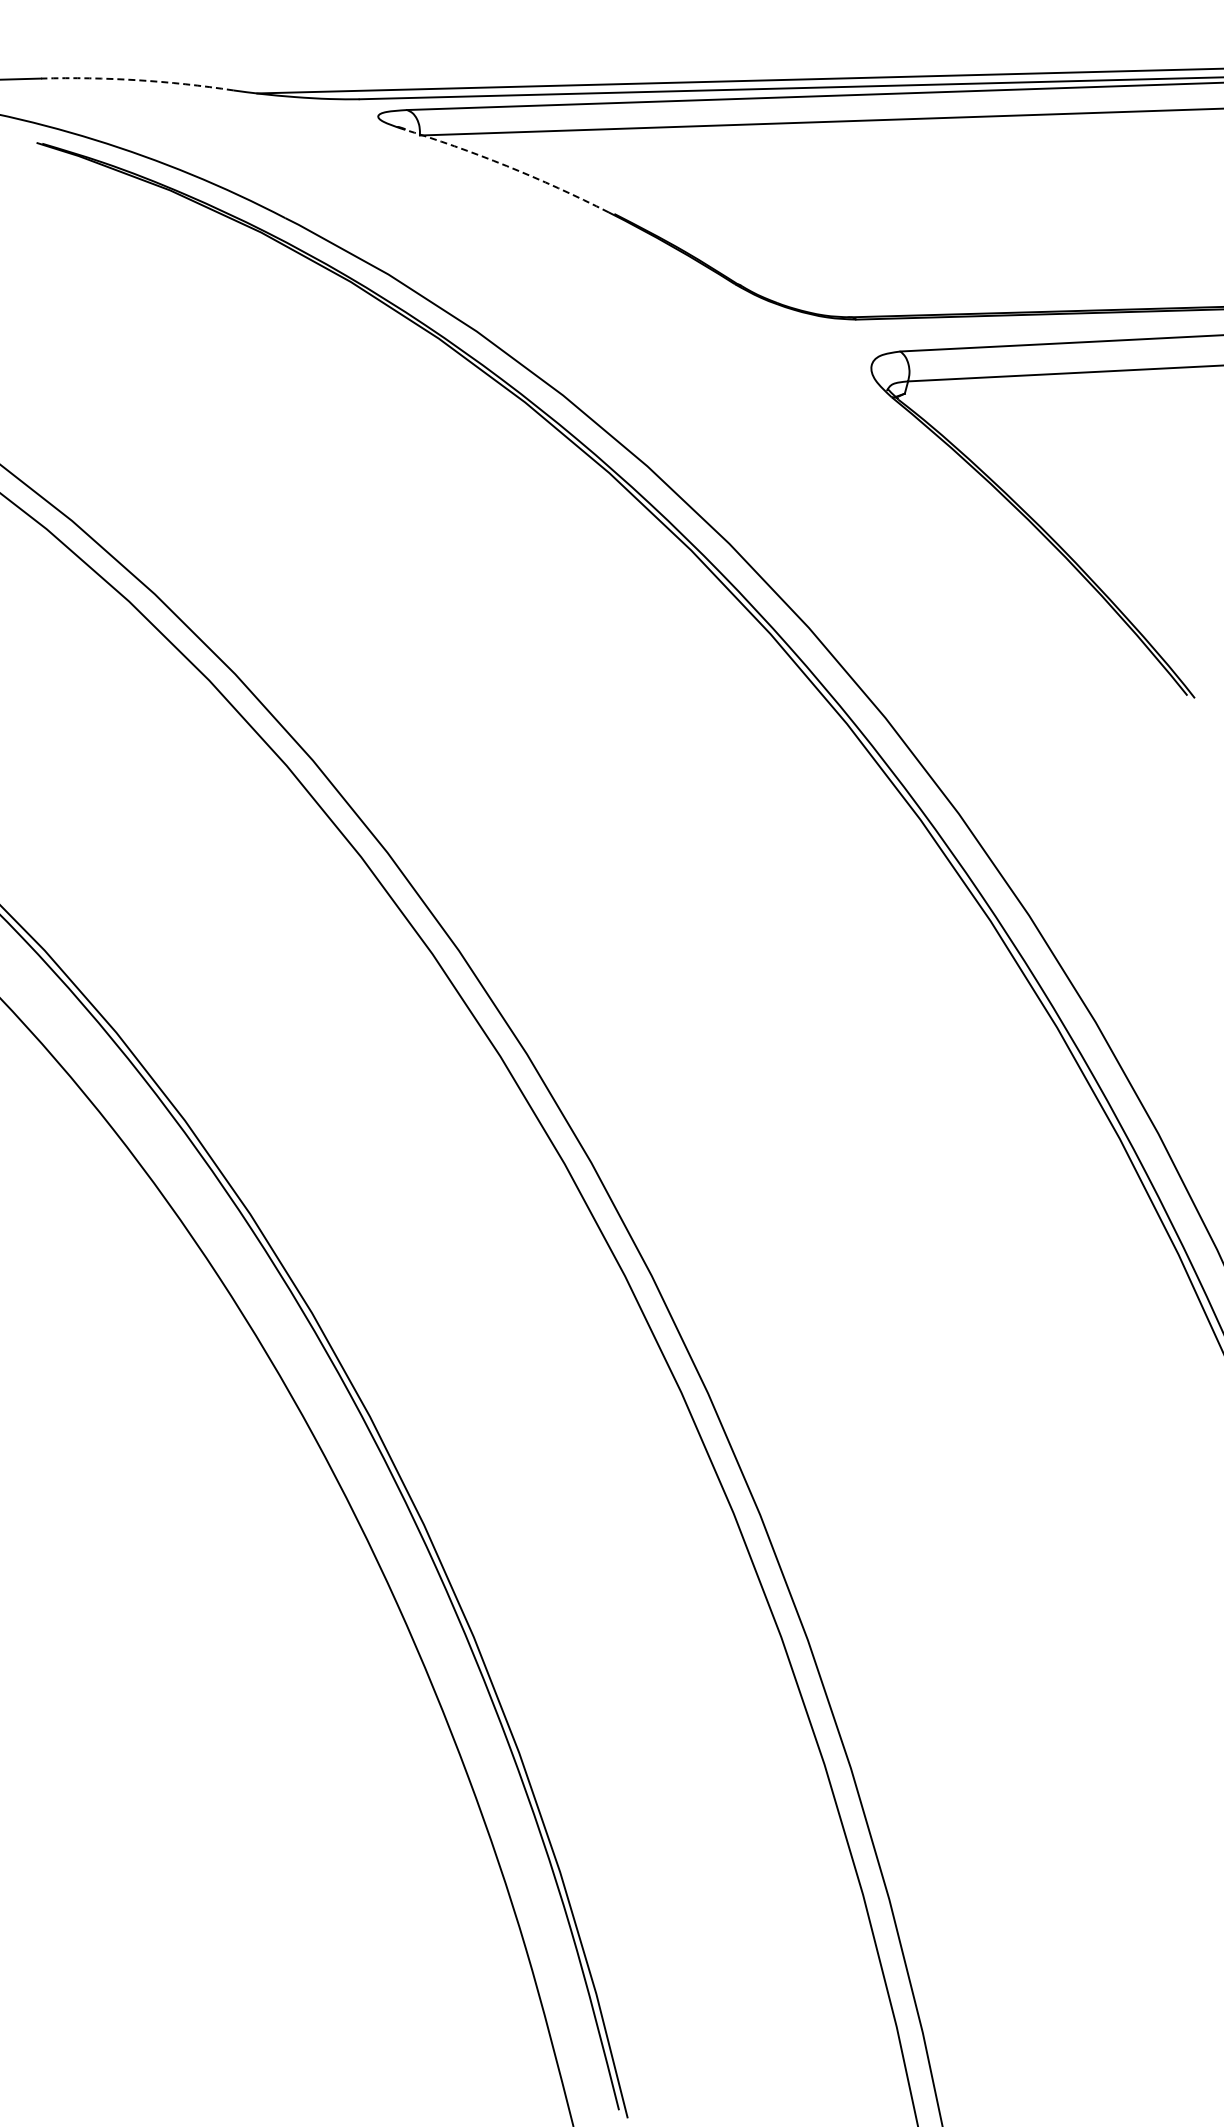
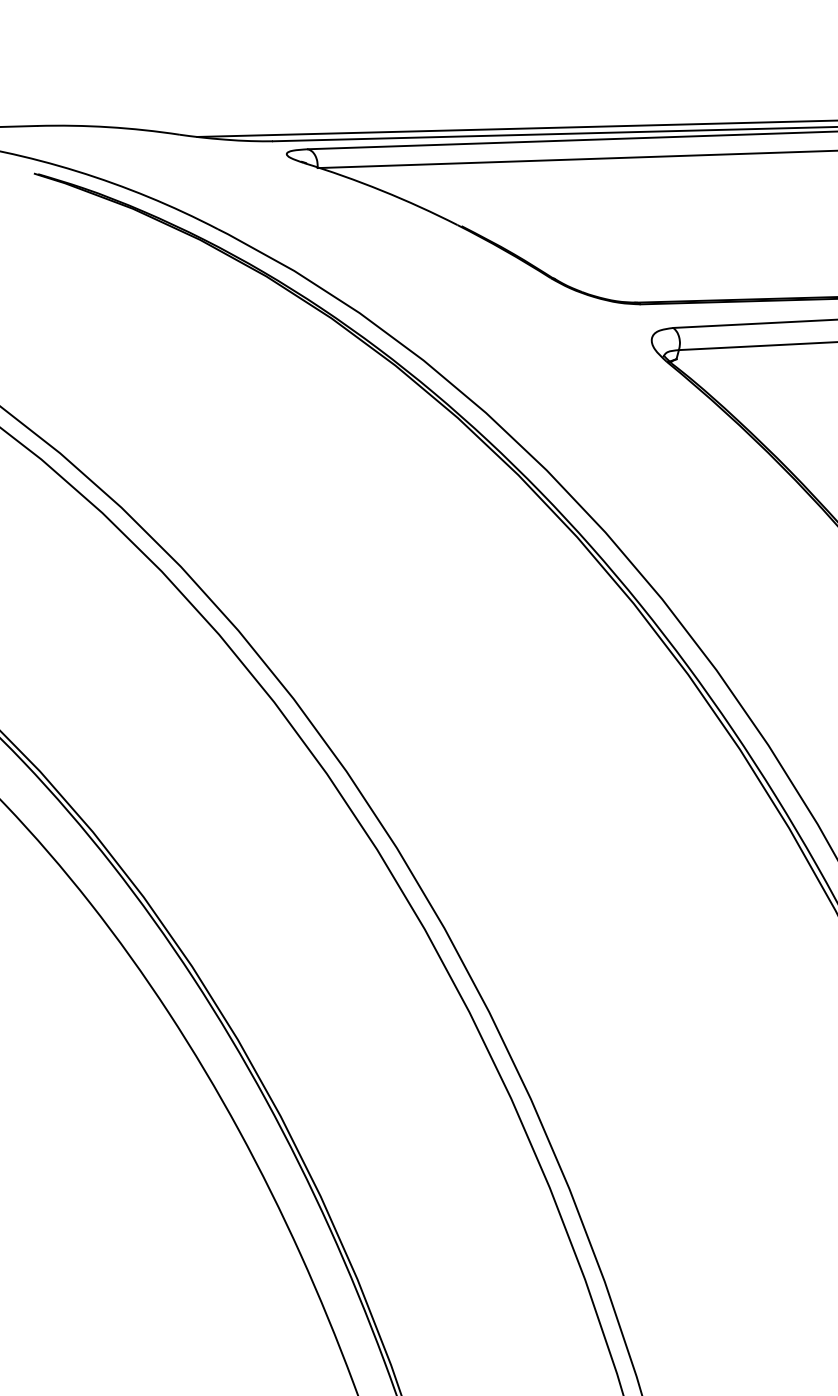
arc: (137, 80) -> (108, 127), dashed -> solid
arc: (506, 166) -> (381, 191), dashed -> solid

